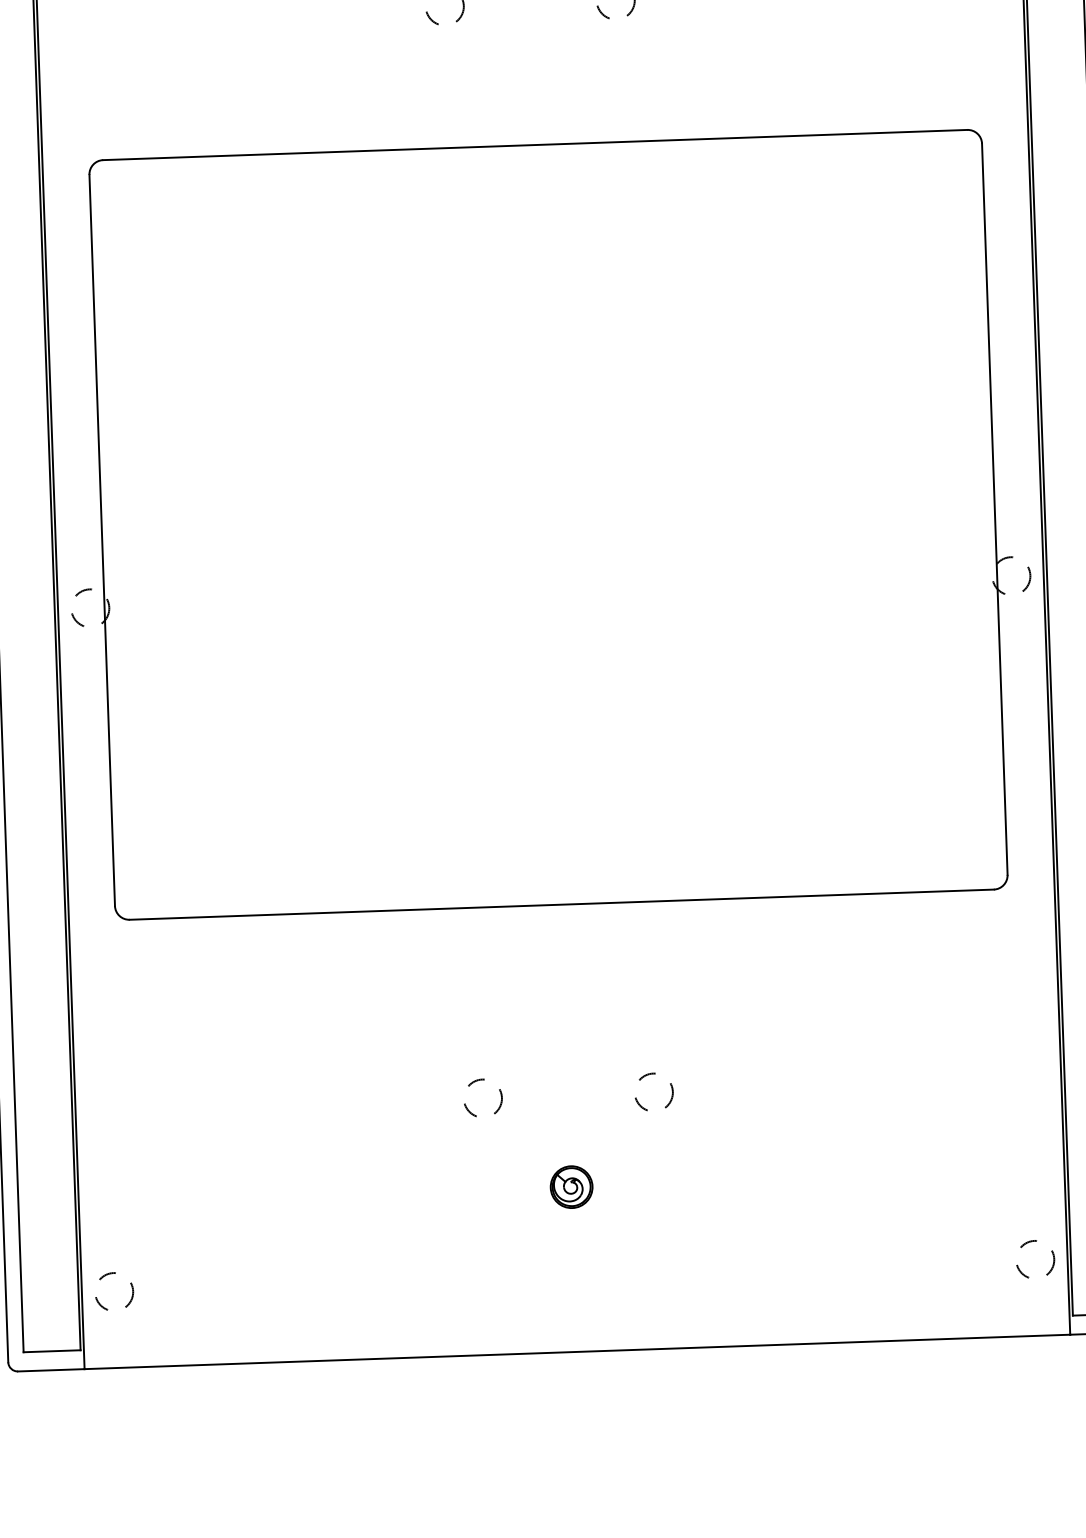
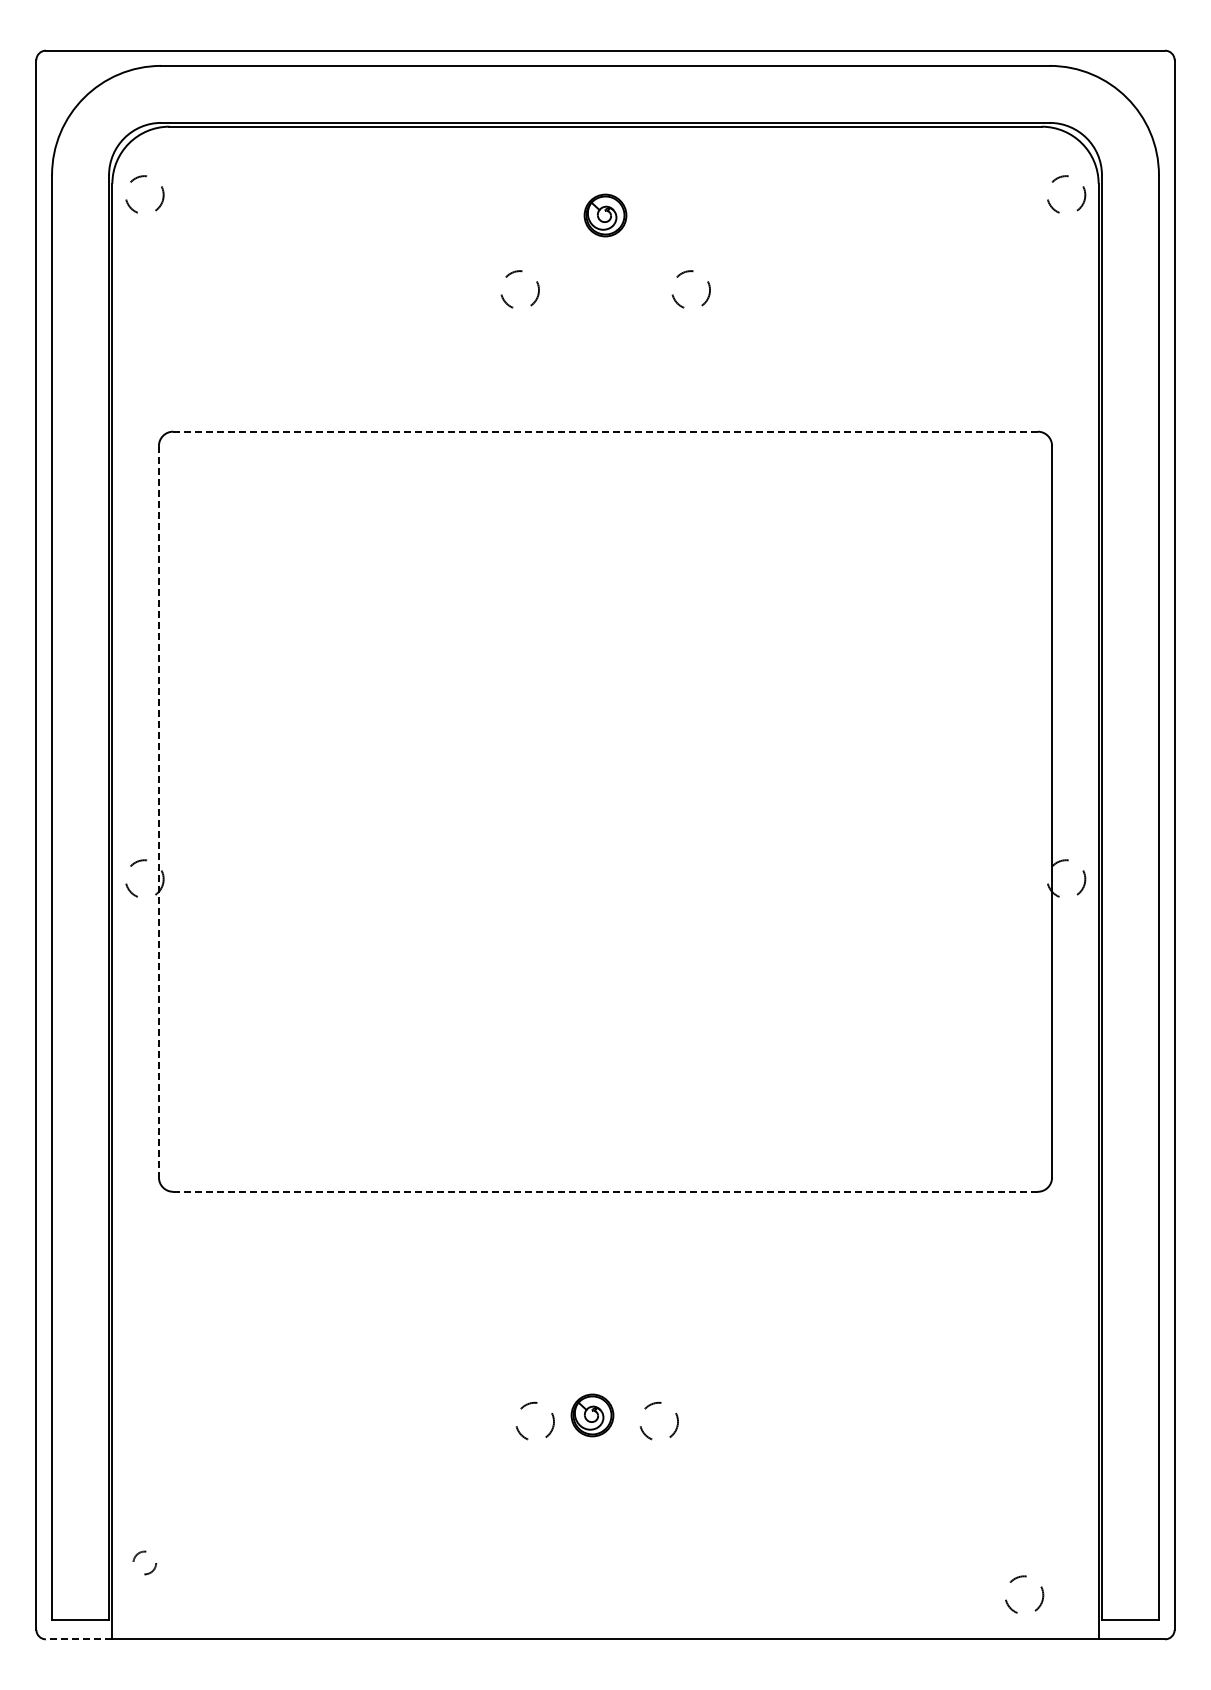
line: (535, 144) -> (605, 431), solid -> dashed
line: (101, 540) -> (158, 811), solid -> dashed
line: (562, 904) -> (606, 1191), solid -> dashed
circle: (653, 1091) -> (658, 1420), moved
circle: (482, 1097) -> (534, 1420), moved
part: (571, 1187) -> (592, 1415), moved
circle: (1035, 1259) -> (1024, 1594), moved
circle: (113, 1291) -> (144, 1562), size x0.6
line: (50, 1370) -> (78, 1639), solid -> dashed

